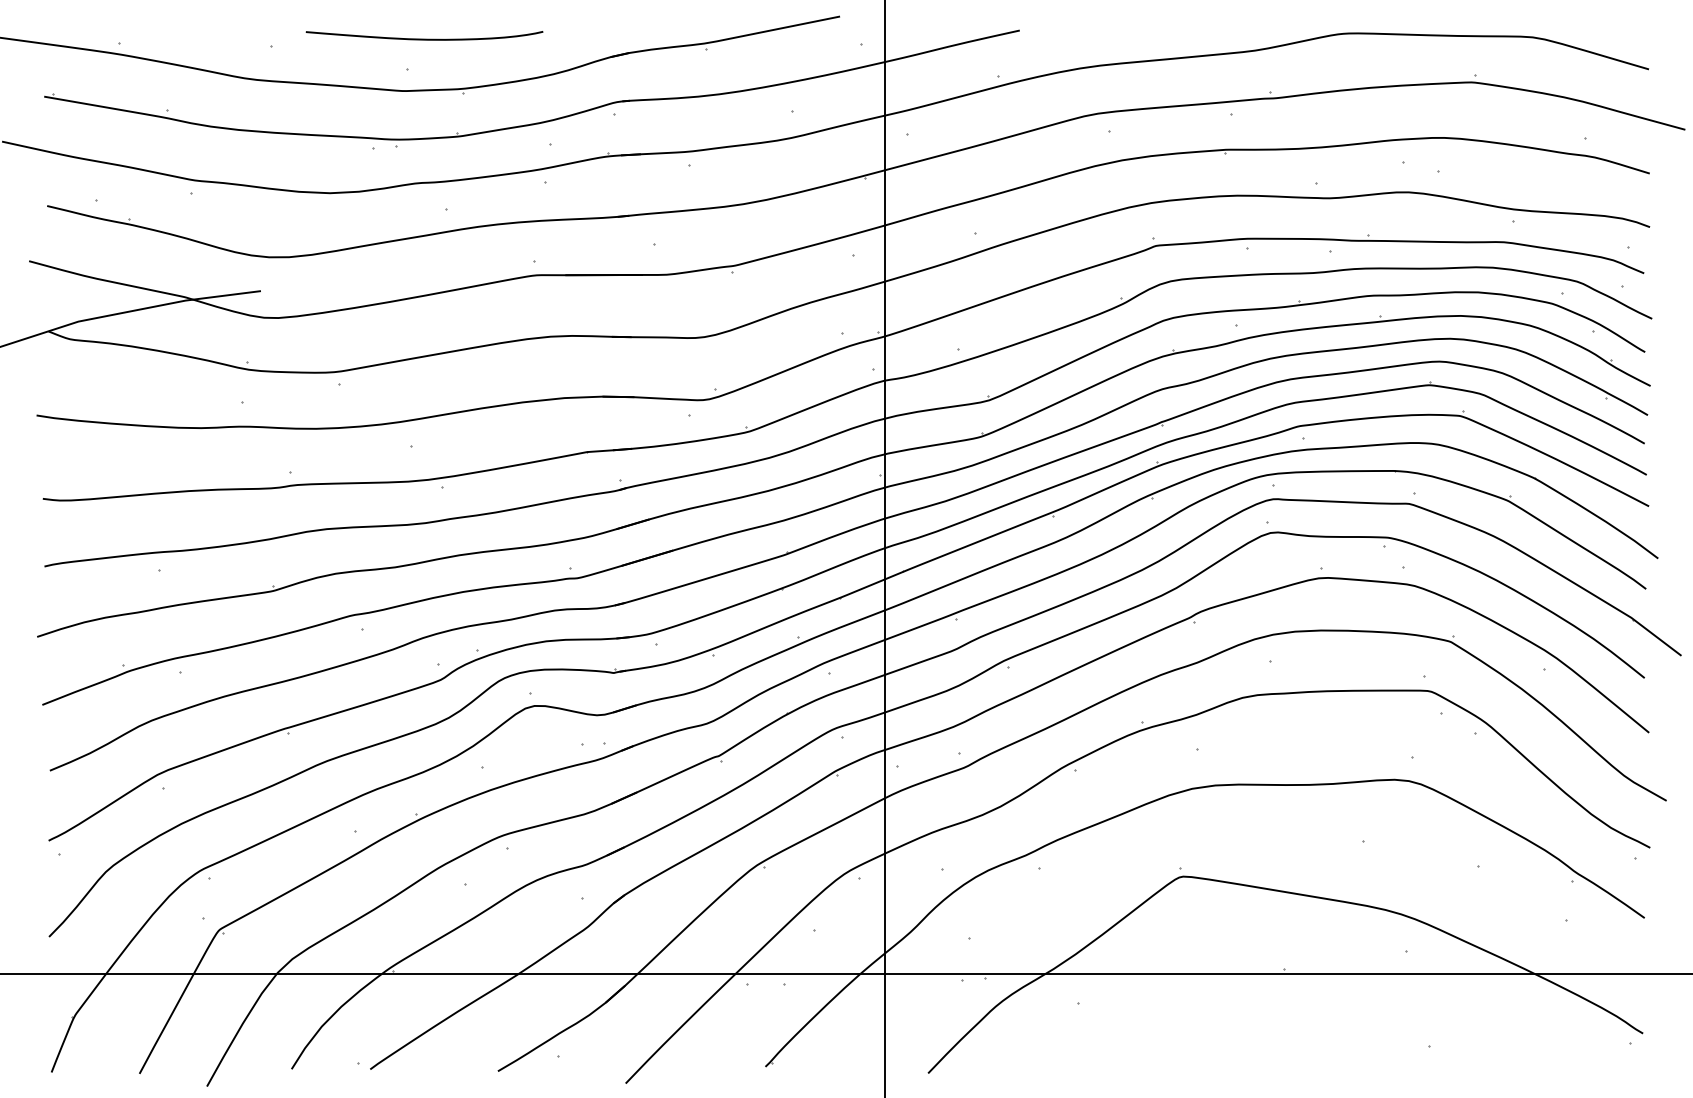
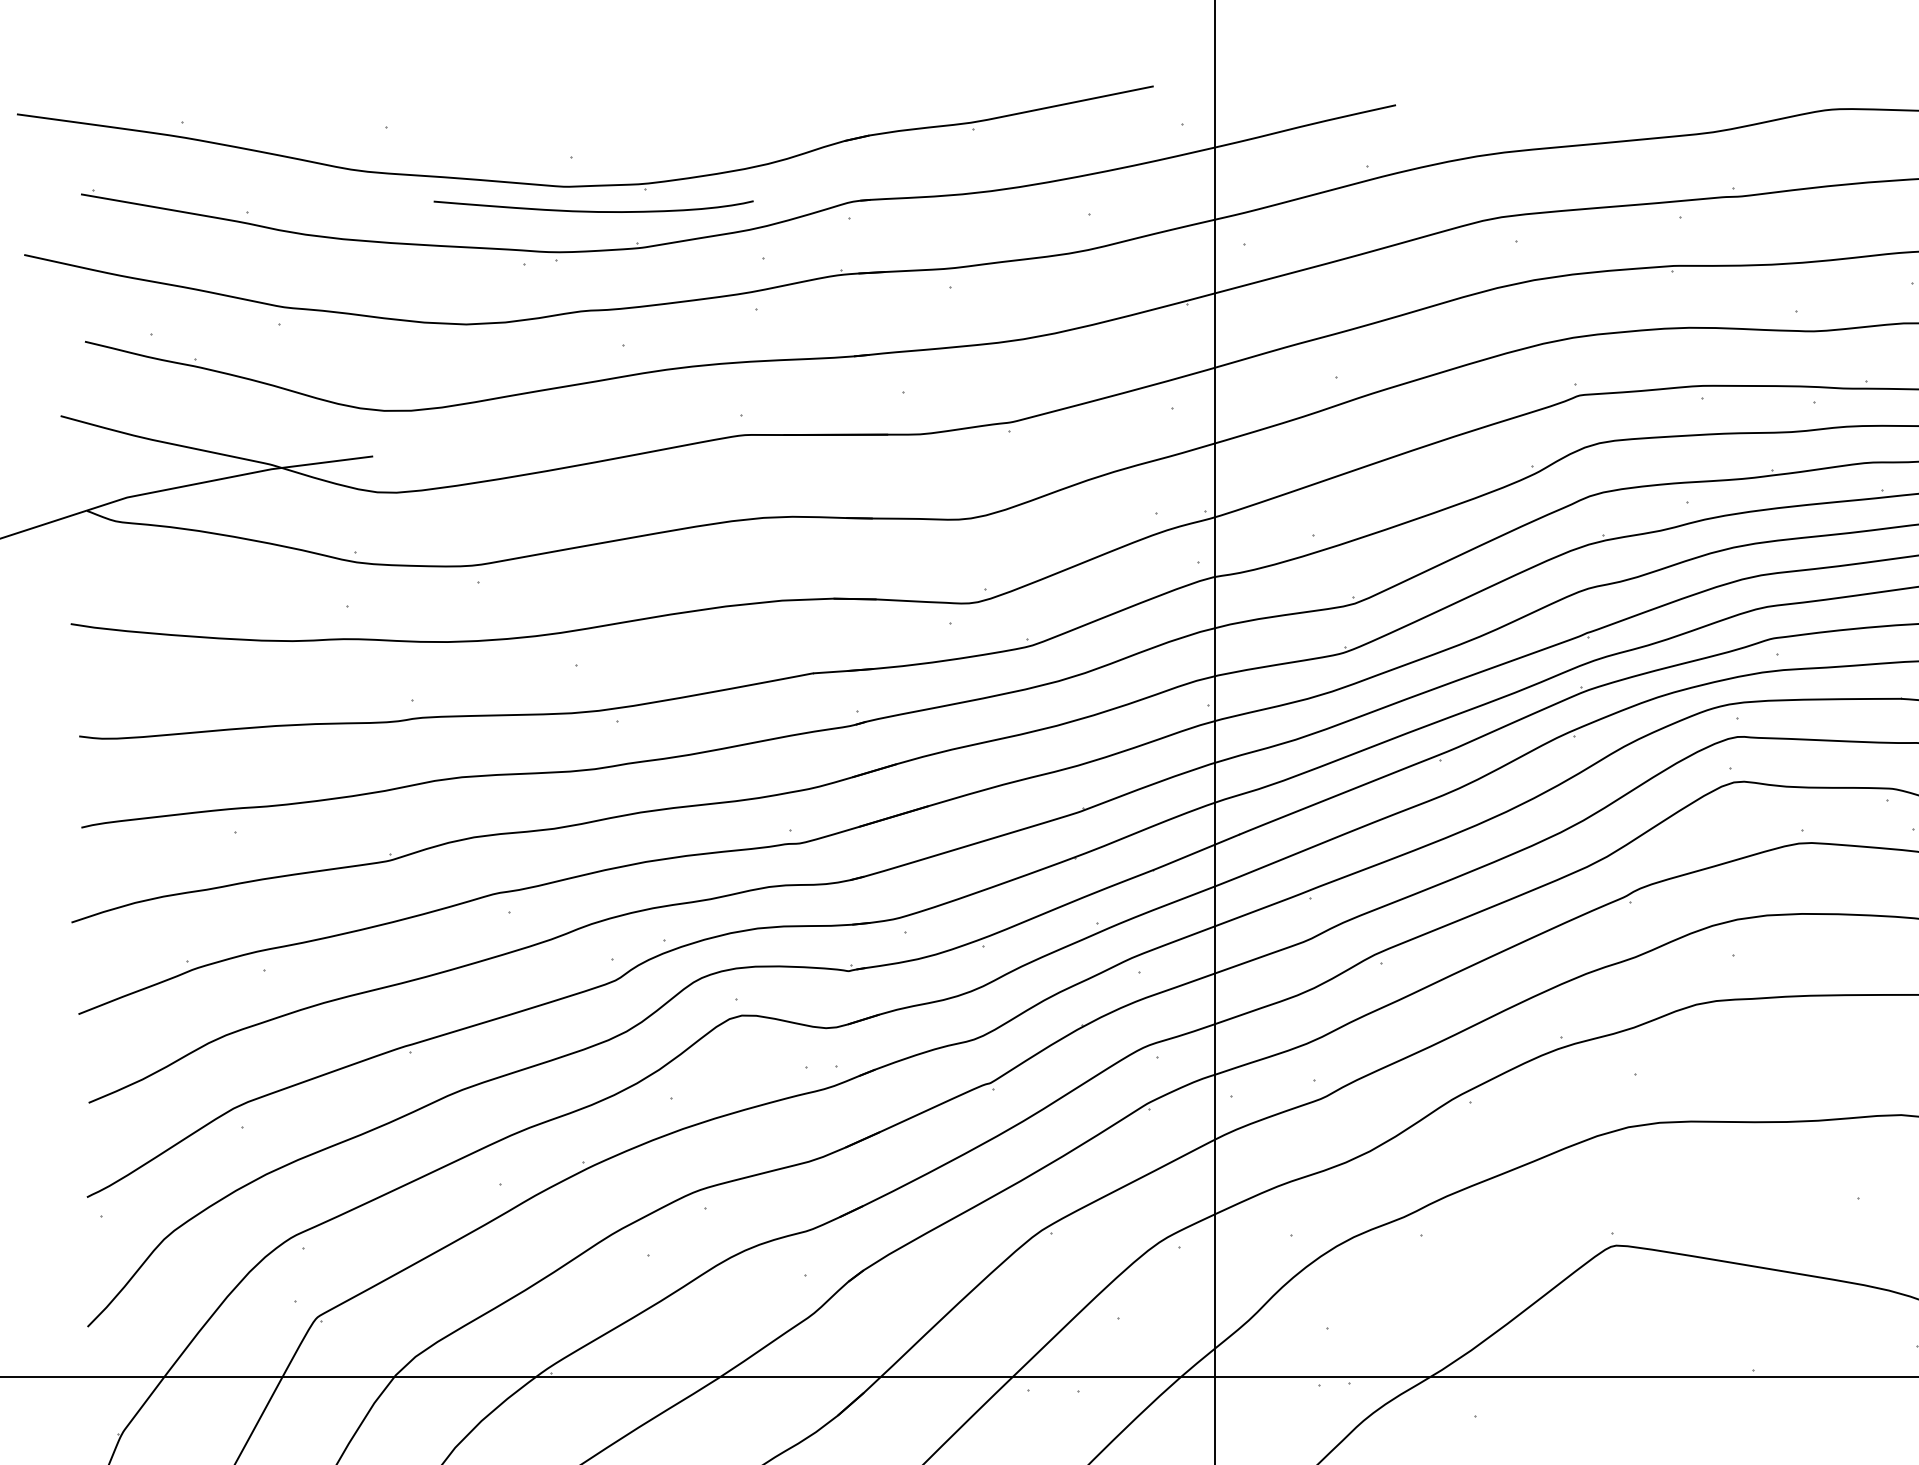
curve: (424, 38) -> (593, 210), moved

